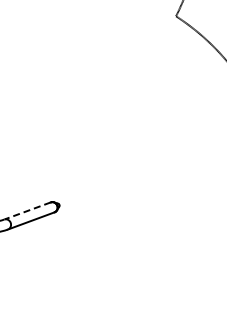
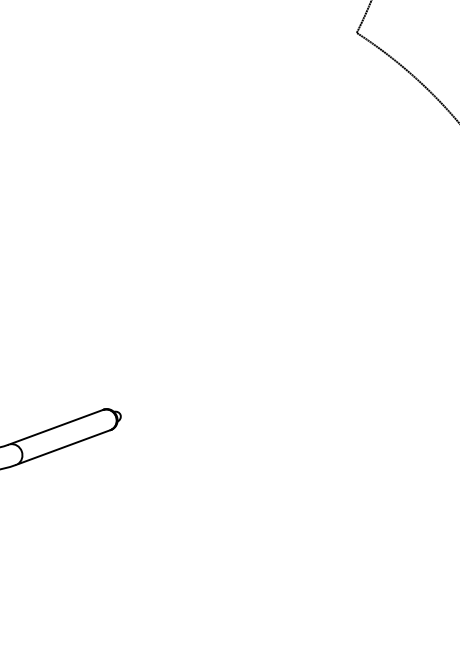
line: (27, 210) -> (55, 426), dashed -> solid

